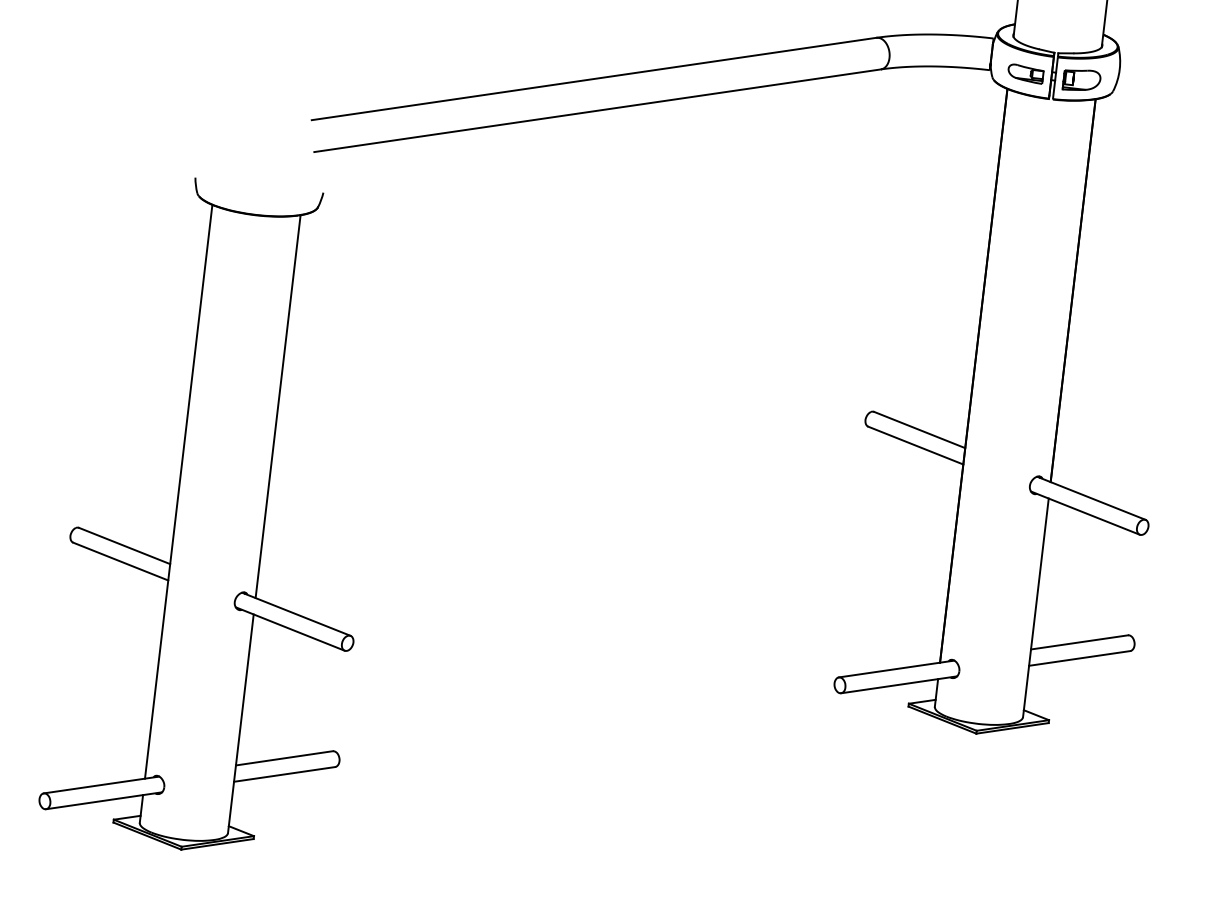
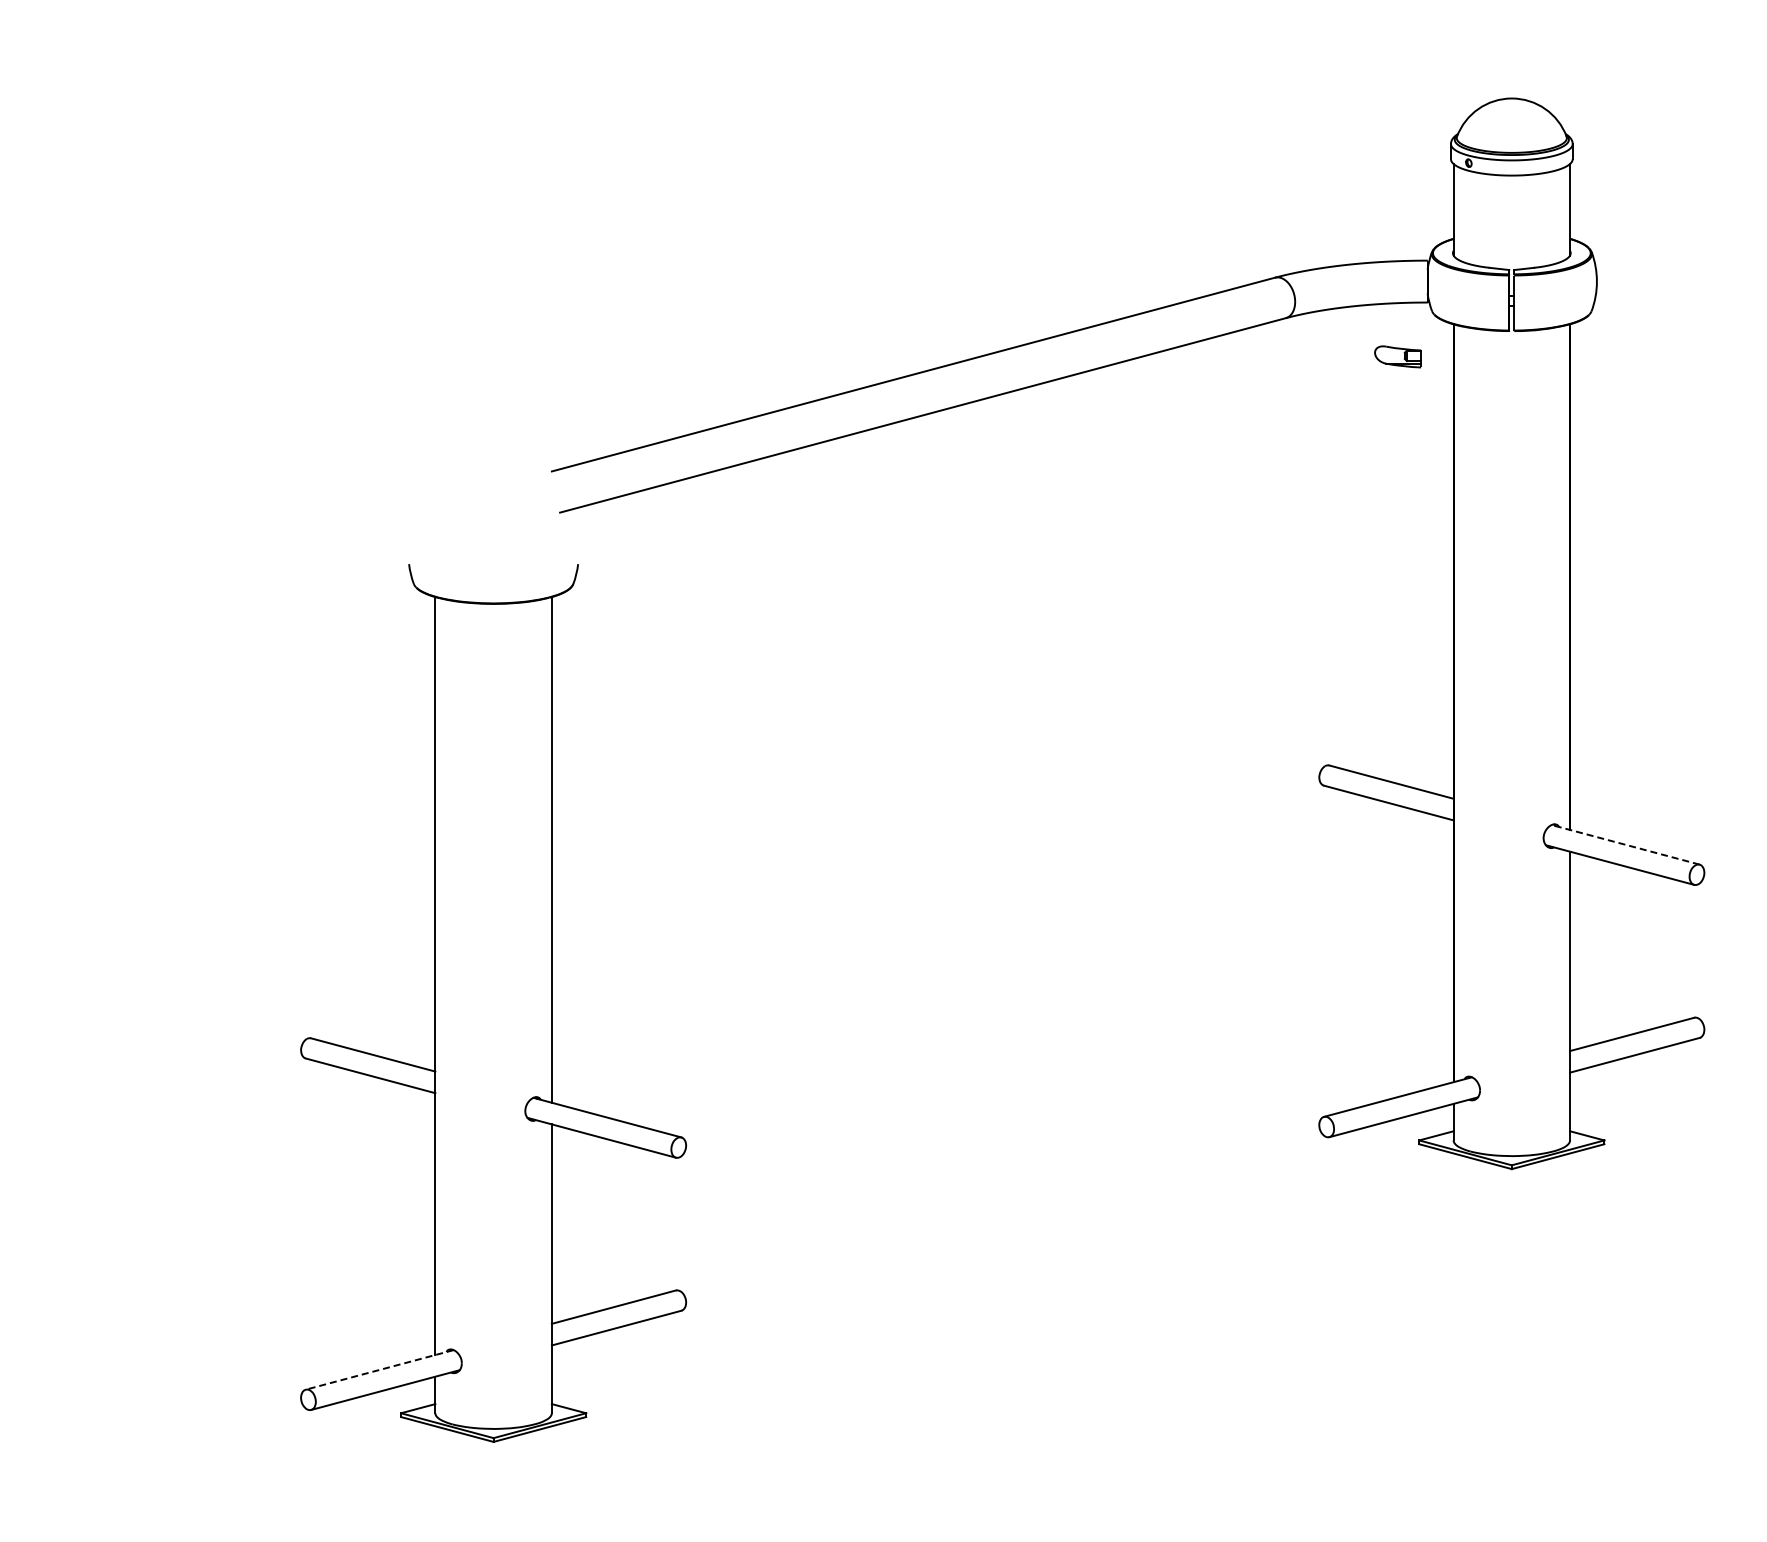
part: (1025, 73) -> (1397, 356), moved
part: (1082, 80) -> (1549, 301), removed
line: (1091, 498) -> (1625, 844), solid -> dashed
line: (101, 785) -> (379, 1370), solid -> dashed

